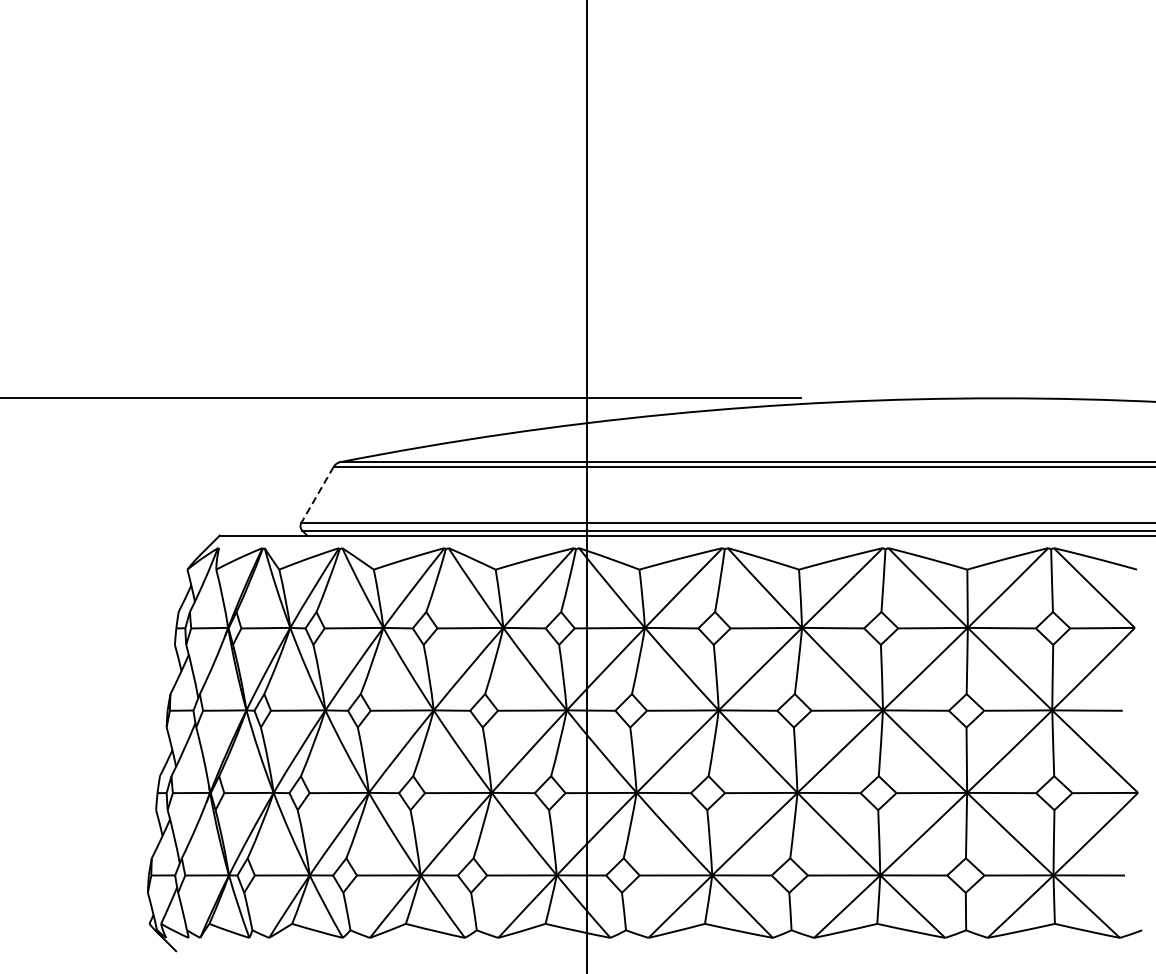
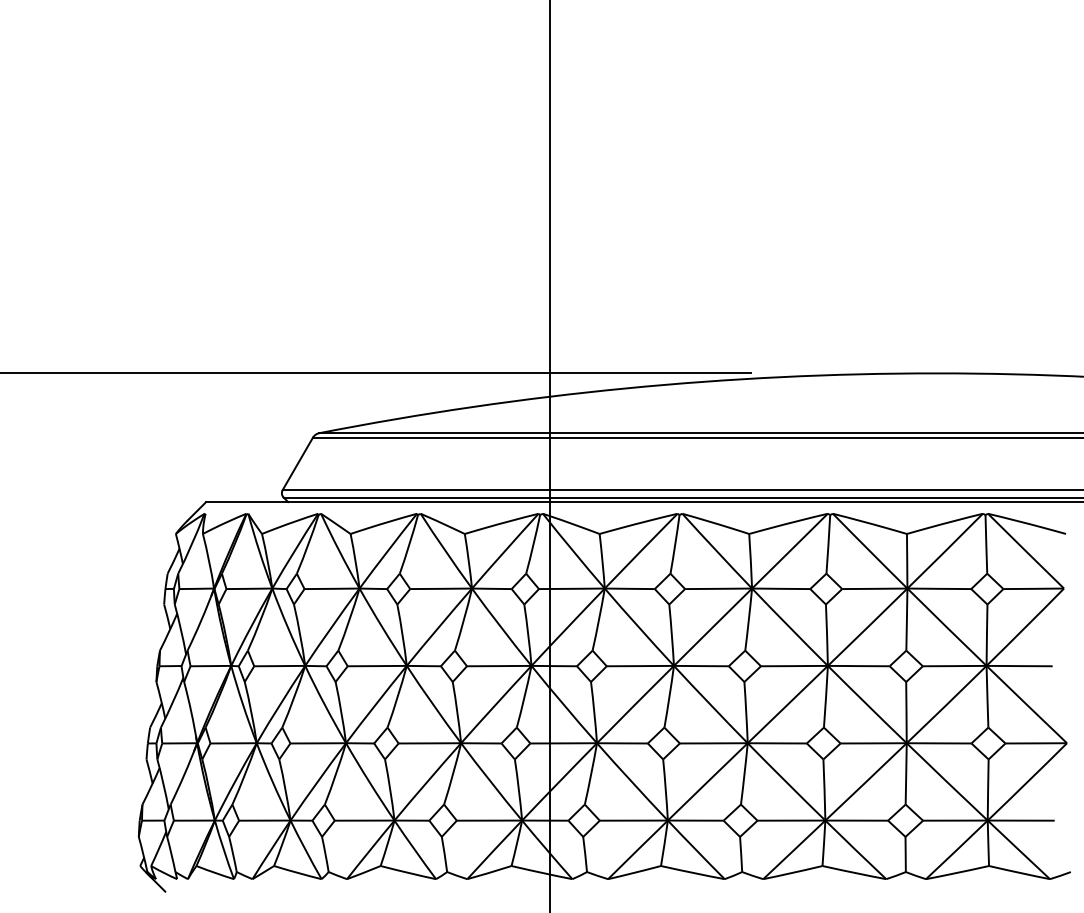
line: (317, 495) -> (297, 464), dashed -> solid

